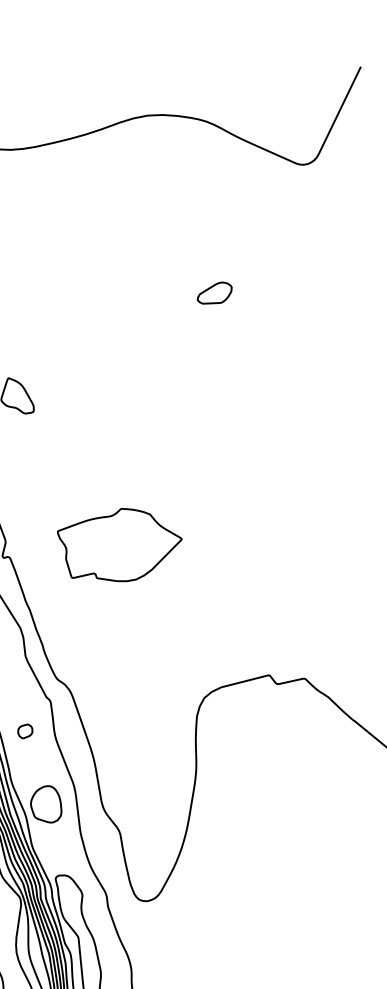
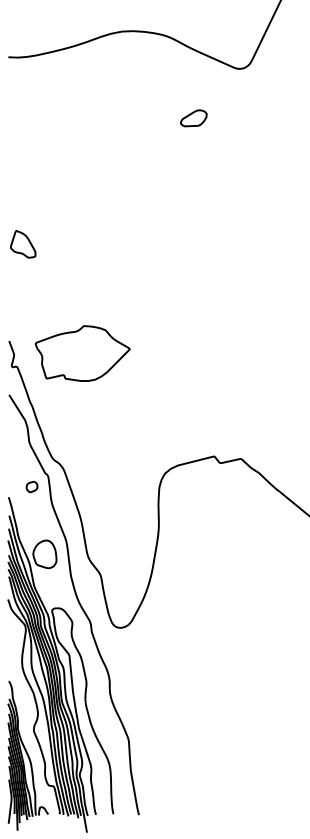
part: (214, 293) -> (193, 118), moved
part: (119, 544) -> (82, 353), moved
part: (24, 730) -> (31, 486), moved

